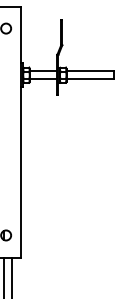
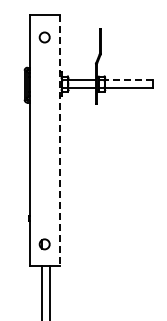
line: (90, 71) -> (129, 80), solid -> dashed
line: (20, 131) -> (59, 140), solid -> dashed

